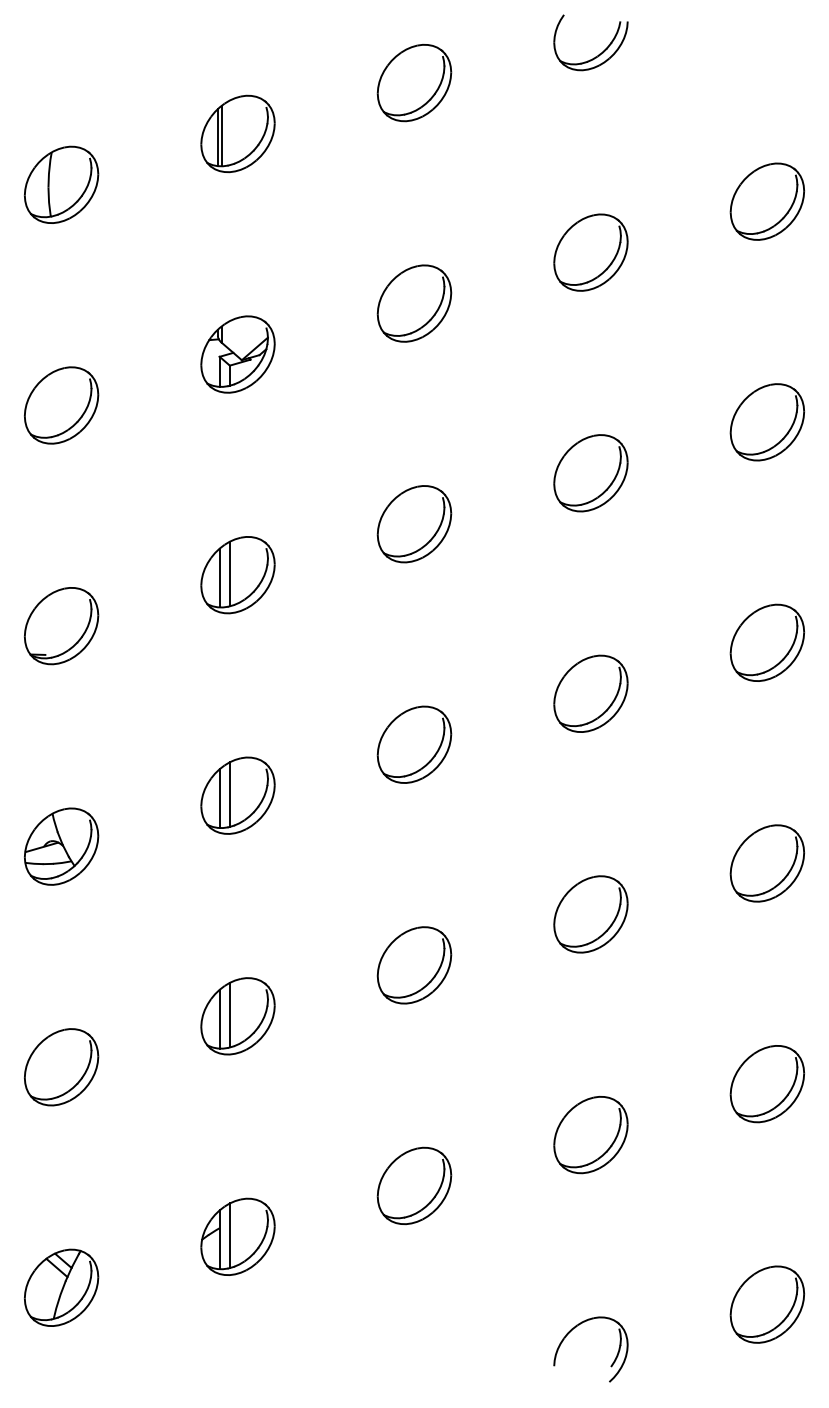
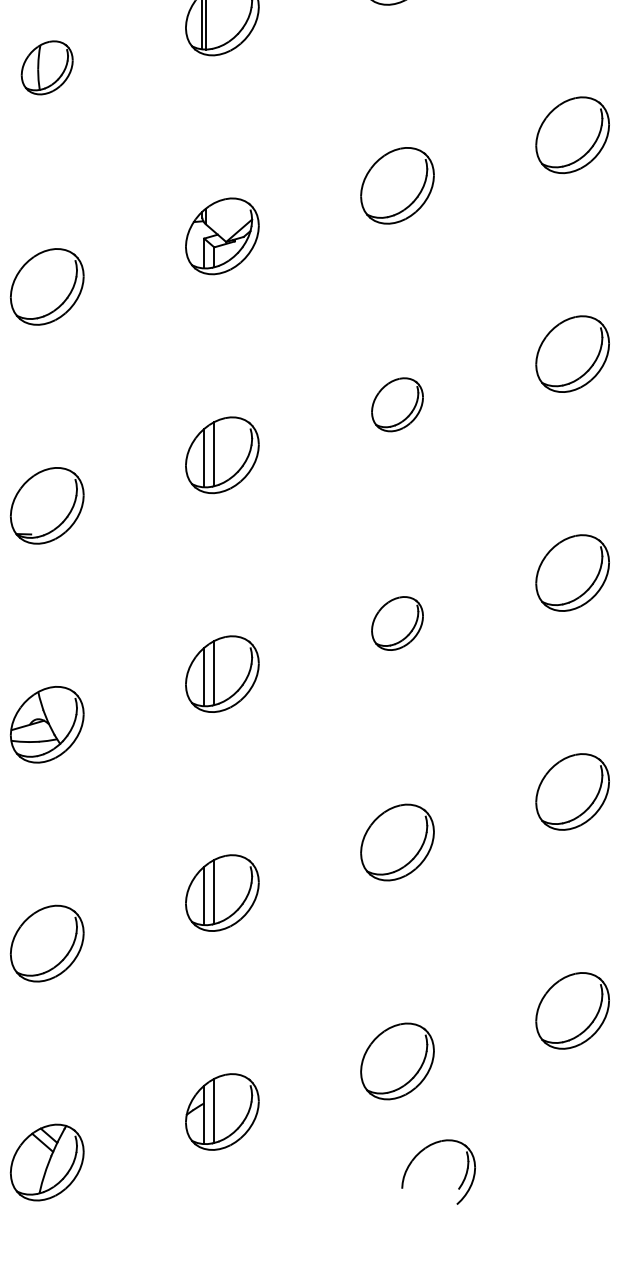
part: (61, 184) -> (47, 67), size x0.7
part: (414, 524) -> (397, 405), size x0.7
part: (414, 744) -> (397, 623), size x0.7
part: (612, 1362) -> (460, 1185), moved

